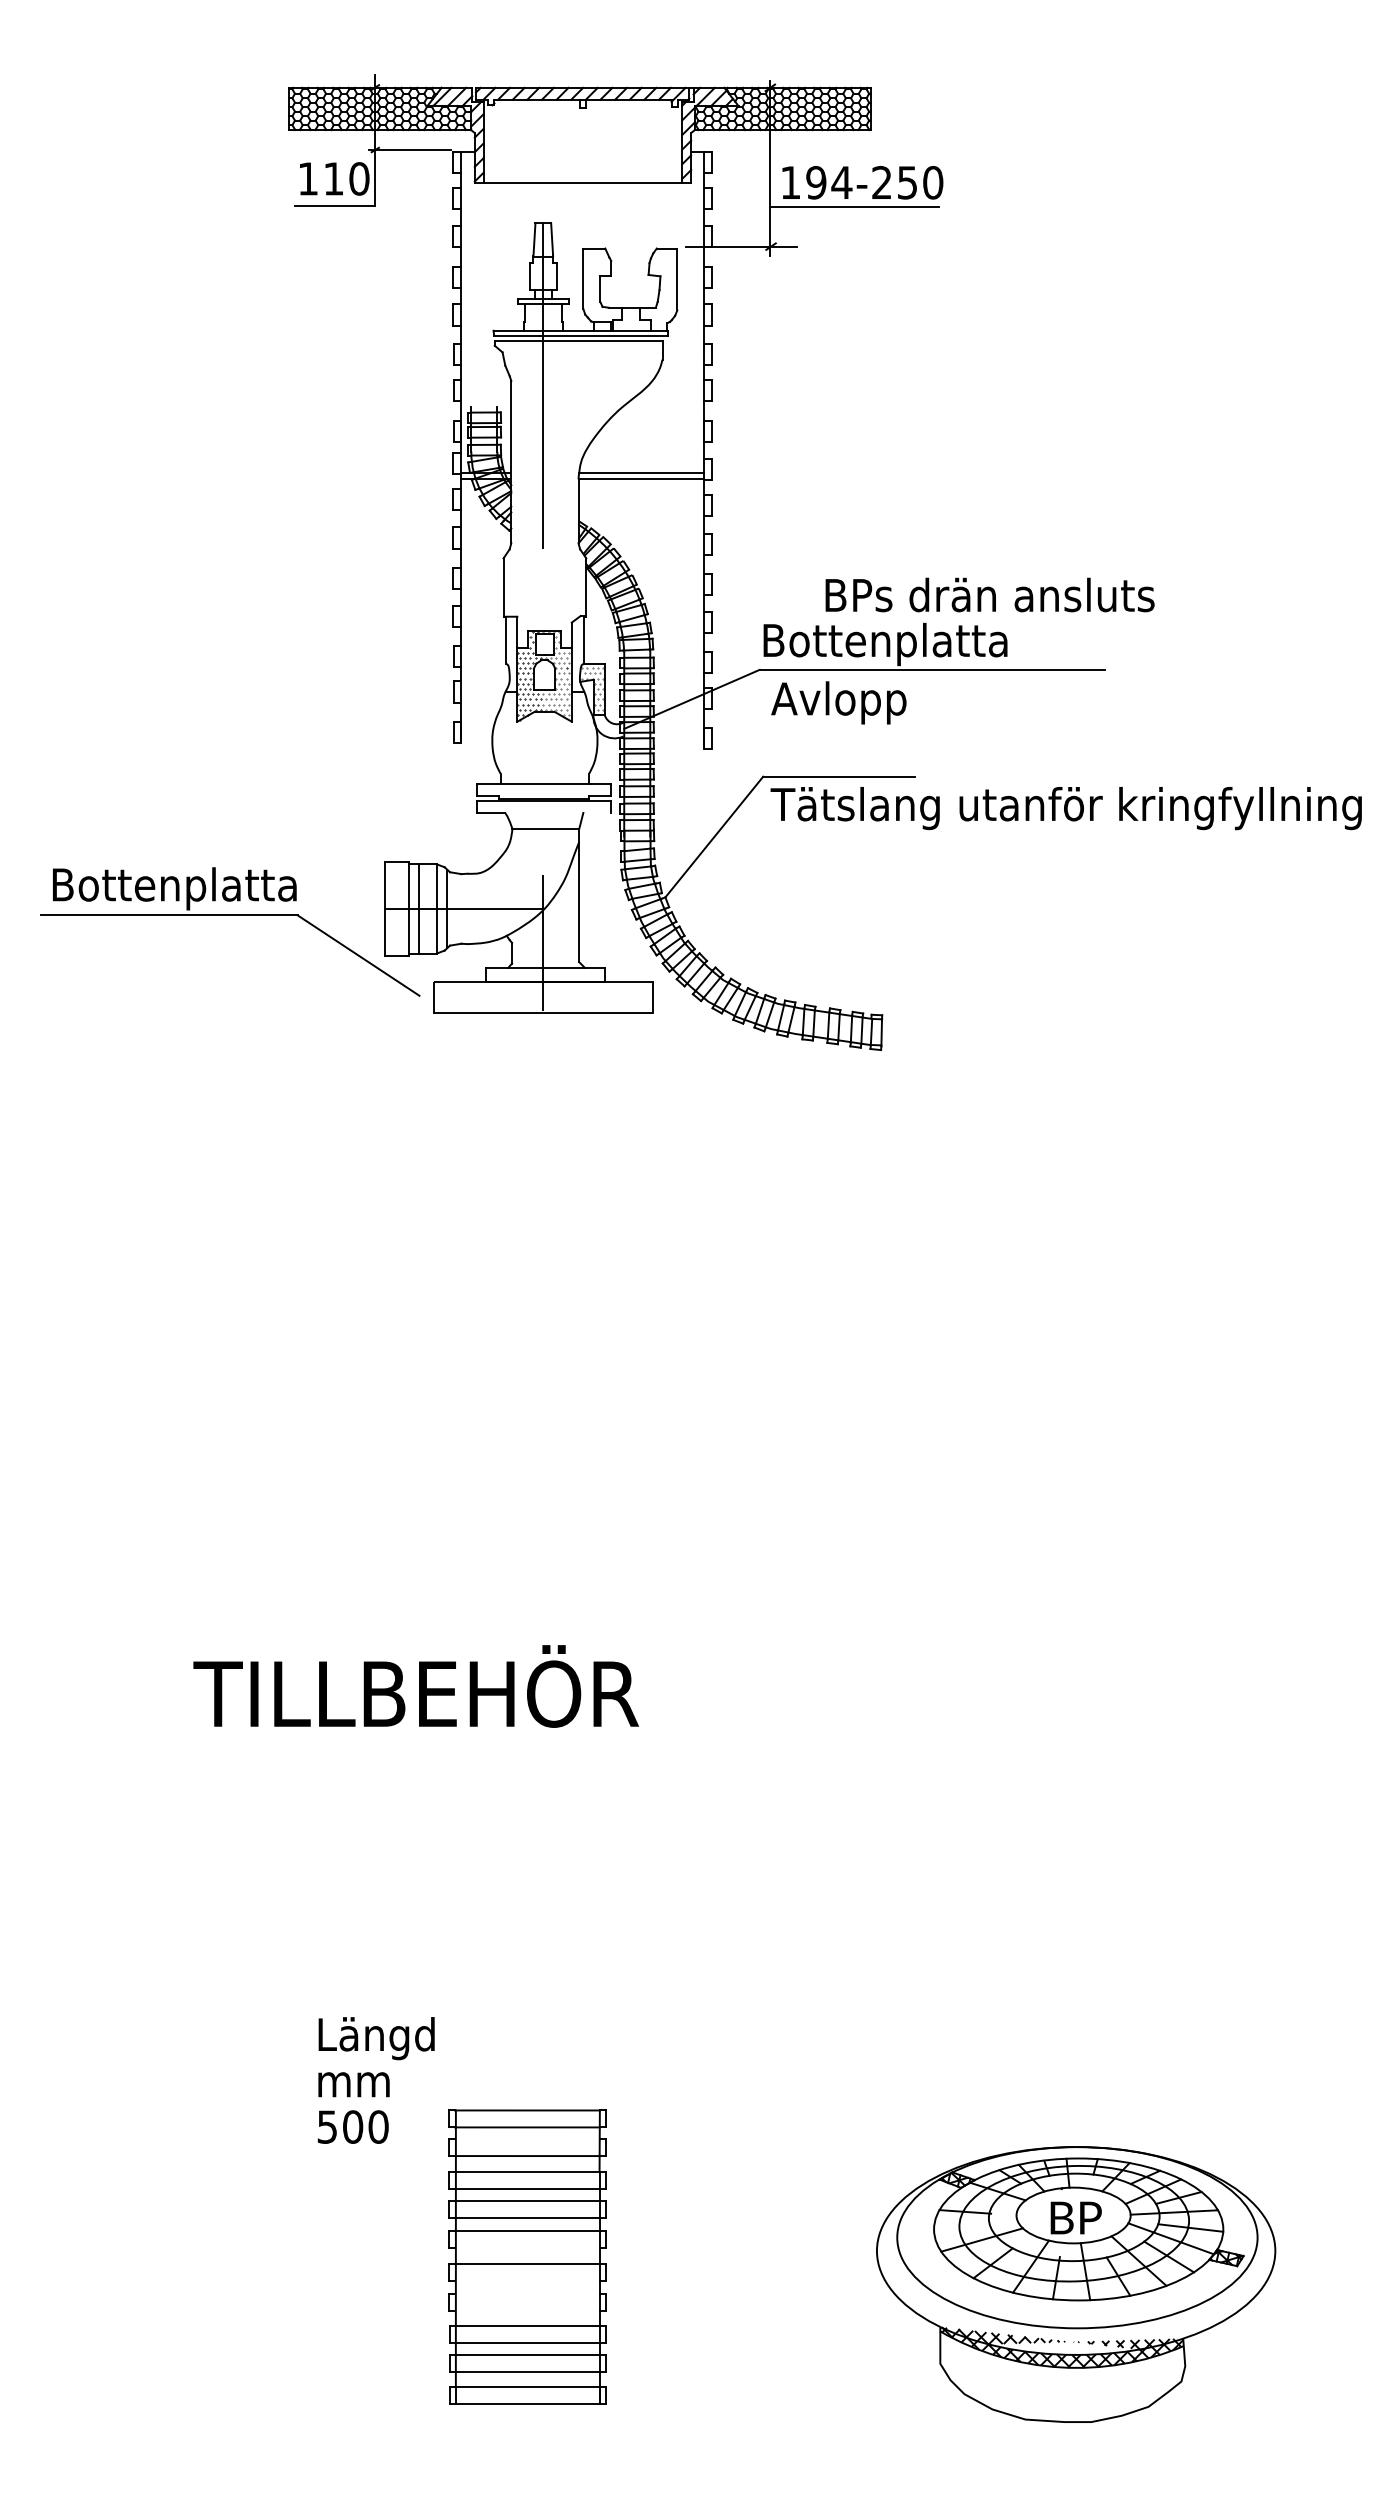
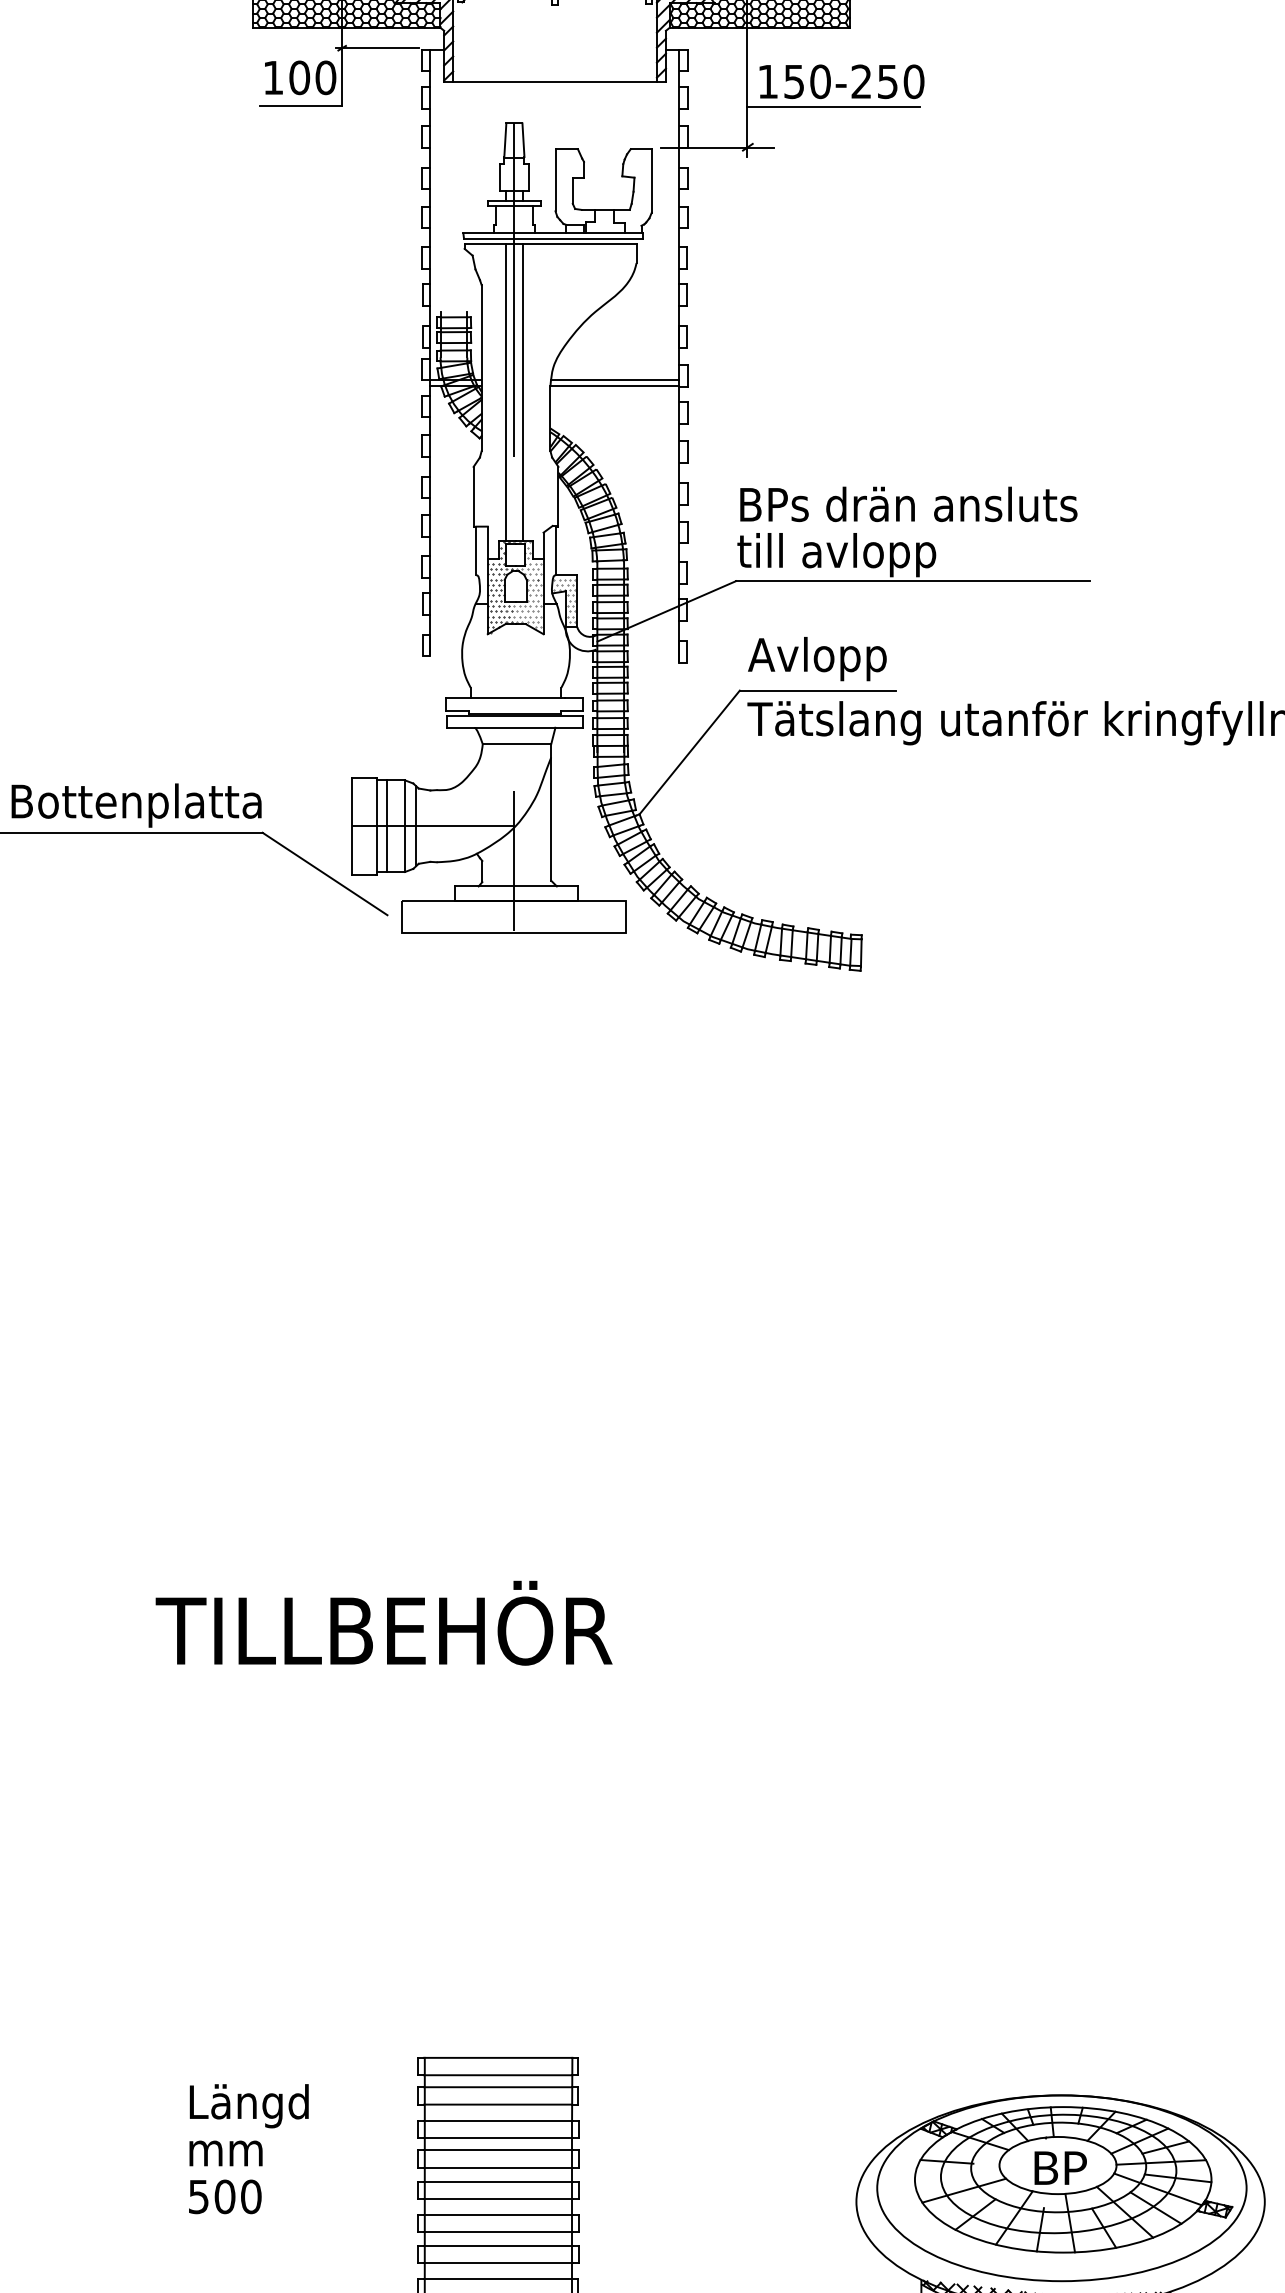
text: (333, 178) -> (299, 77), 110 -> 100
text: (829, 182) -> (807, 81), 194-250 -> 150-250
line: (534, 485) -> (505, 392), added
line: (551, 485) -> (522, 392), added
text: (989, 594) -> (908, 503), moved
text: (883, 644) -> (863, 555), Bottenplatta -> till avlopp
text: (838, 702) -> (817, 658), moved
line: (557, 812) -> (528, 727), added
text: (375, 2080) -> (248, 2149), moved
line: (527, 2139) -> (498, 2087), added
line: (527, 2248) -> (498, 2199), added
line: (527, 2280) -> (498, 2232), added
line: (527, 2294) -> (498, 2246), added
line: (527, 2310) -> (498, 2262), added

